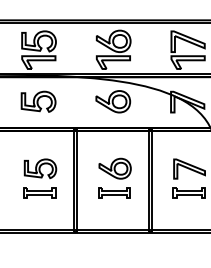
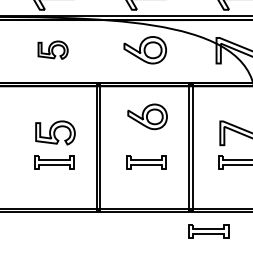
part: (38, 101) -> (53, 49), size x0.7
part: (114, 168) -> (146, 116), moved
part: (164, 248) -> (208, 231), added

